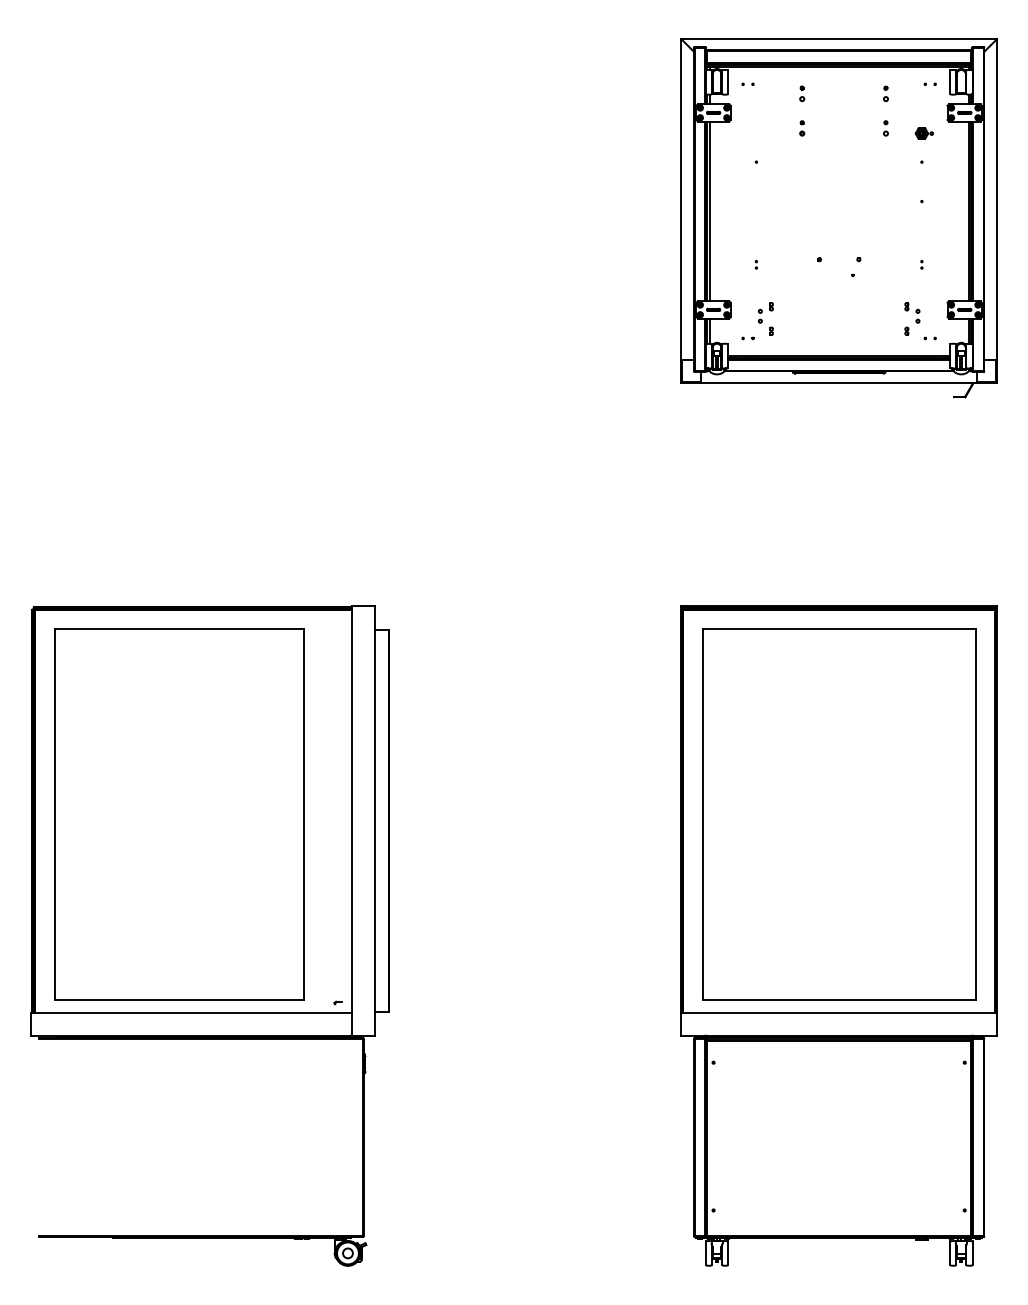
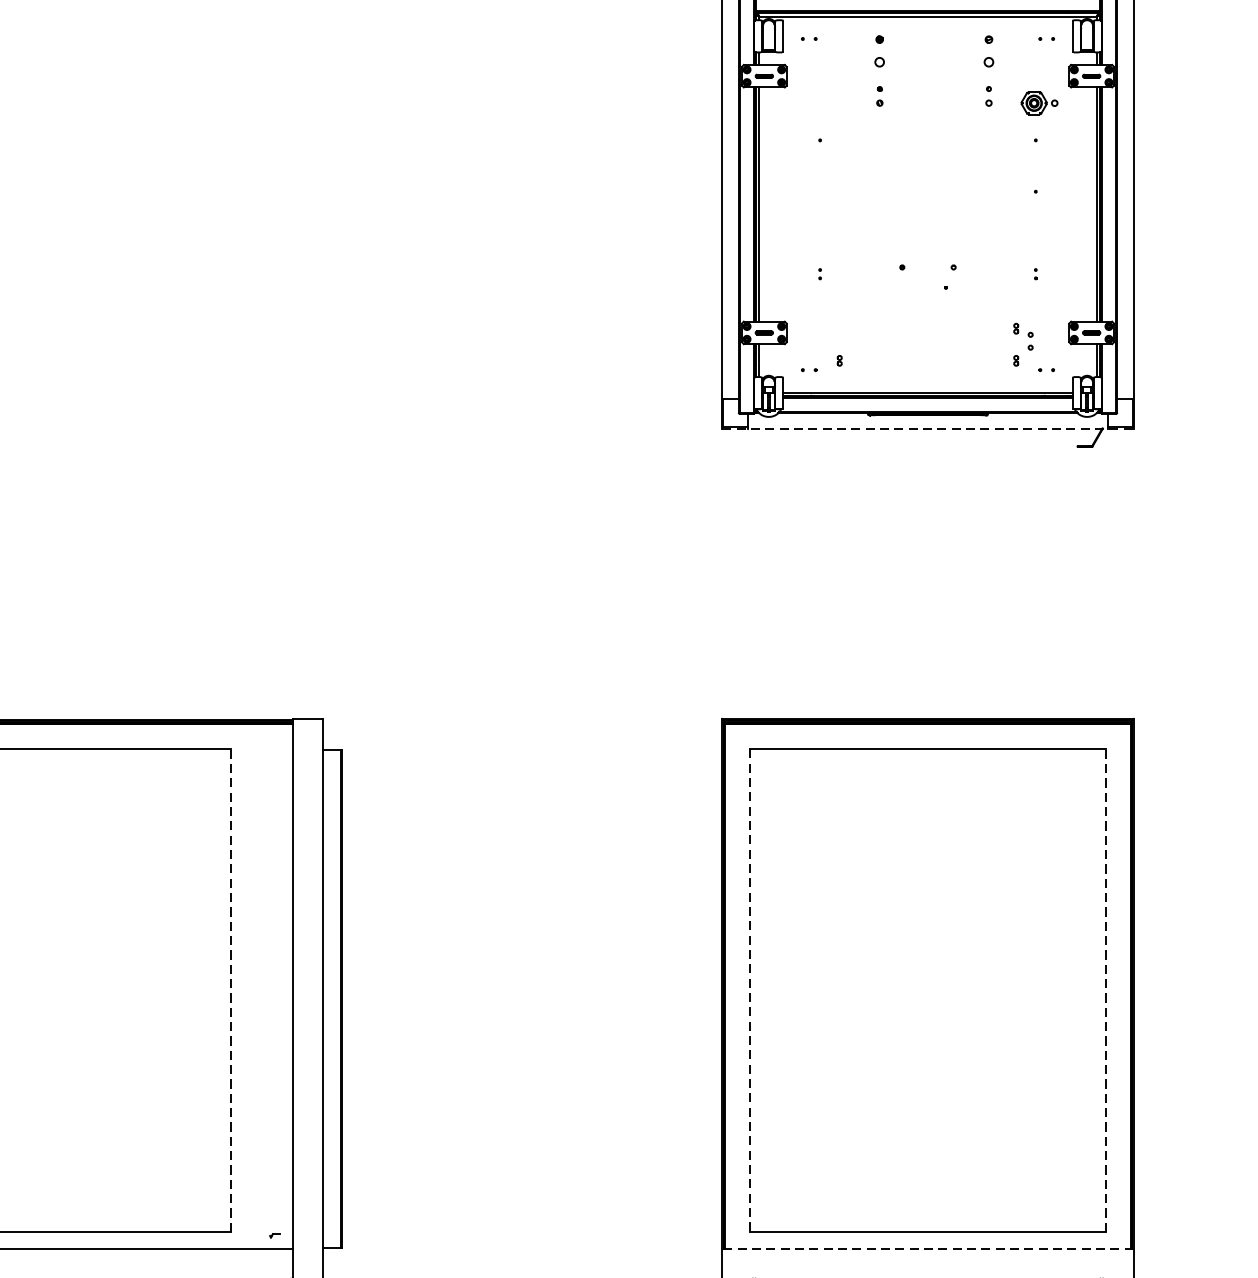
part: (802, 93) -> (880, 50), size x1.6
part: (885, 93) -> (988, 50), size x1.6
part: (923, 133) -> (1037, 103), size x1.6
part: (765, 312) -> (831, 336), removed
line: (839, 383) -> (928, 428), solid -> dashed
line: (304, 814) -> (231, 990), solid -> dashed
line: (975, 814) -> (1105, 990), solid -> dashed
line: (702, 815) -> (749, 991), solid -> dashed
line: (839, 1012) -> (928, 1248), solid -> dashed

